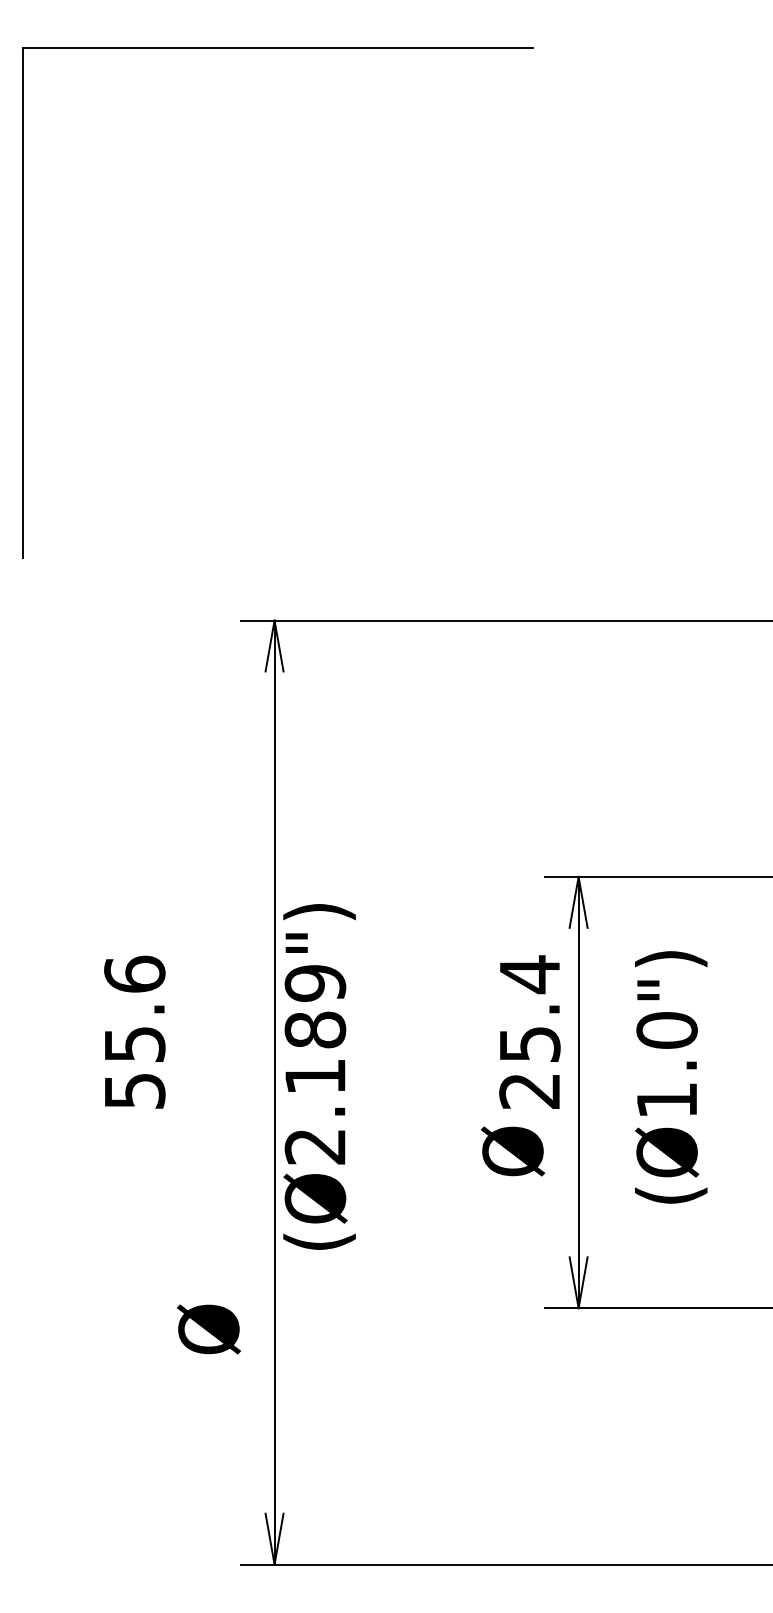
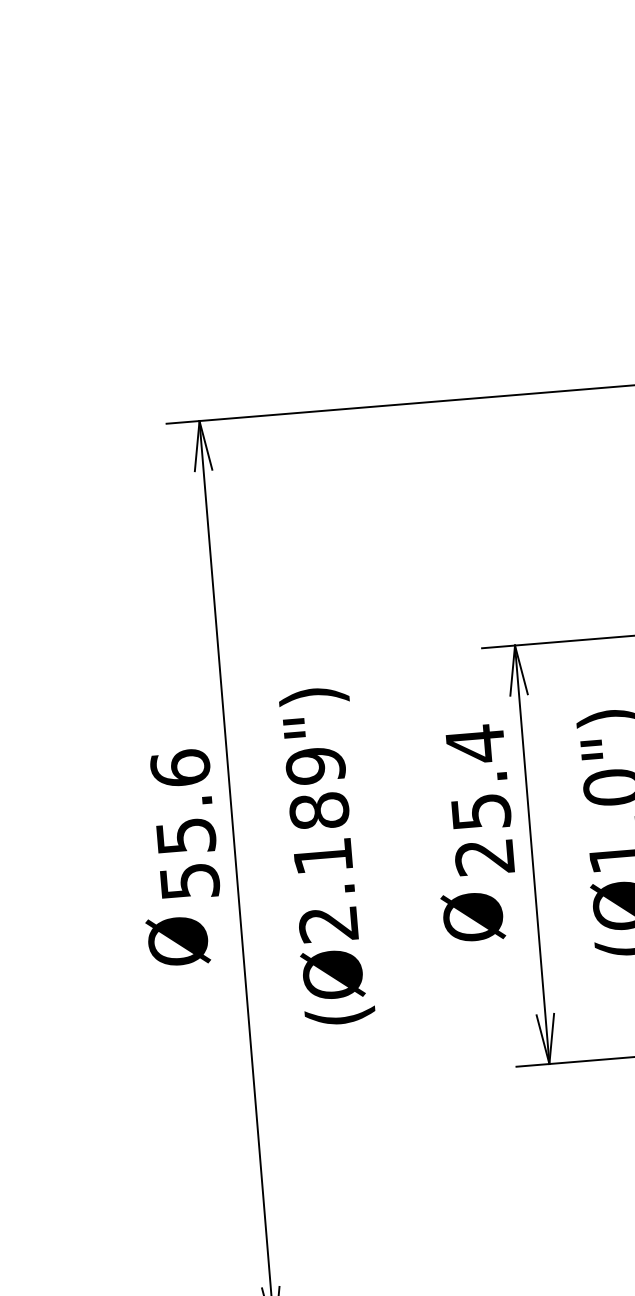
text: (134, 1031) -> (184, 823), moved
text: (319, 1076) -> (327, 855), moved
text: (208, 1329) -> (177, 941), moved

